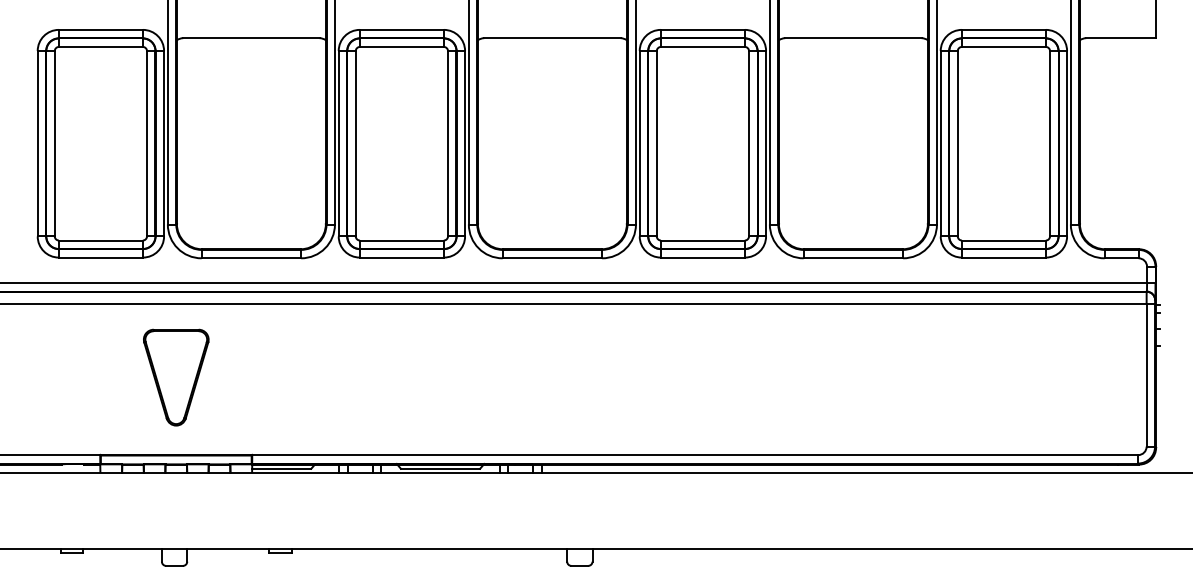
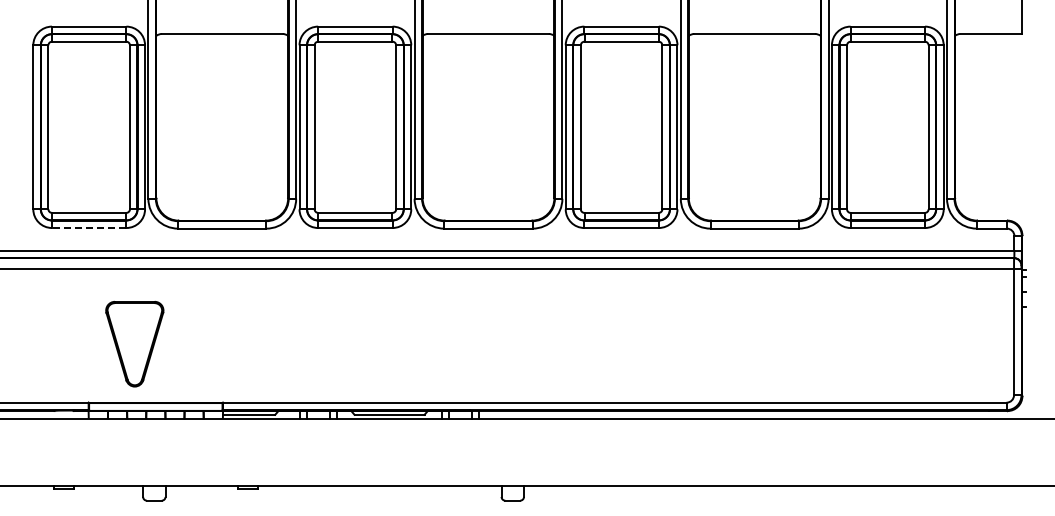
line: (100, 258) -> (88, 228), solid -> dashed
part: (175, 377) -> (134, 344), moved

